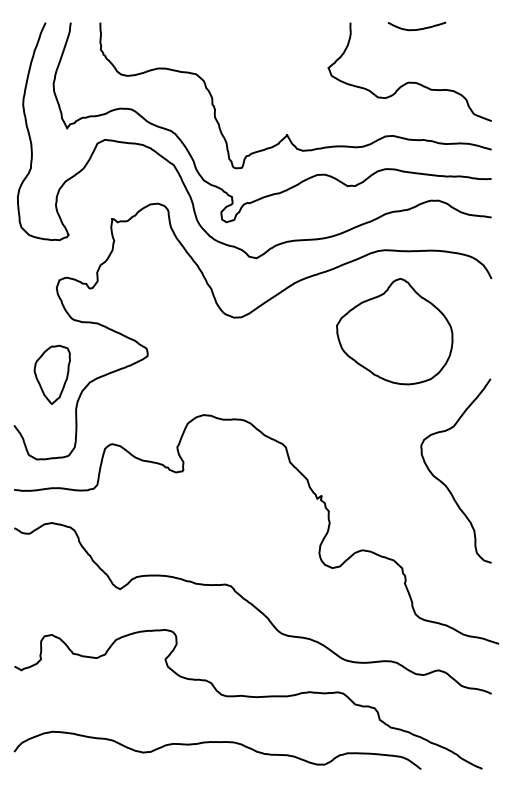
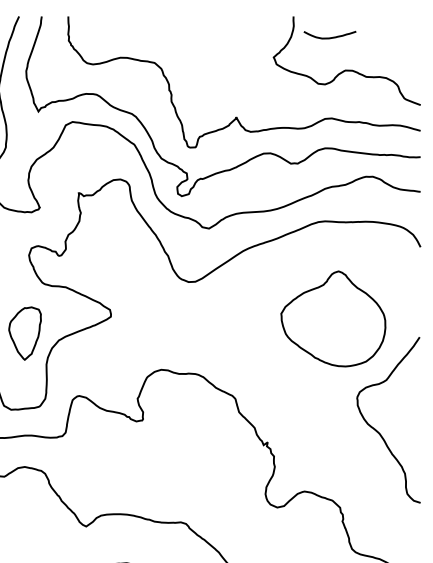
curve: (417, 28) -> (330, 37), moved
part: (394, 331) -> (333, 318), moved

